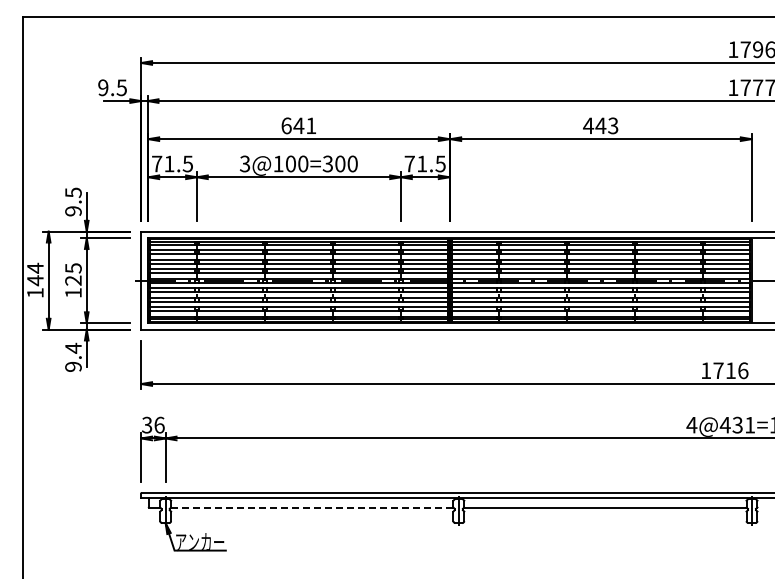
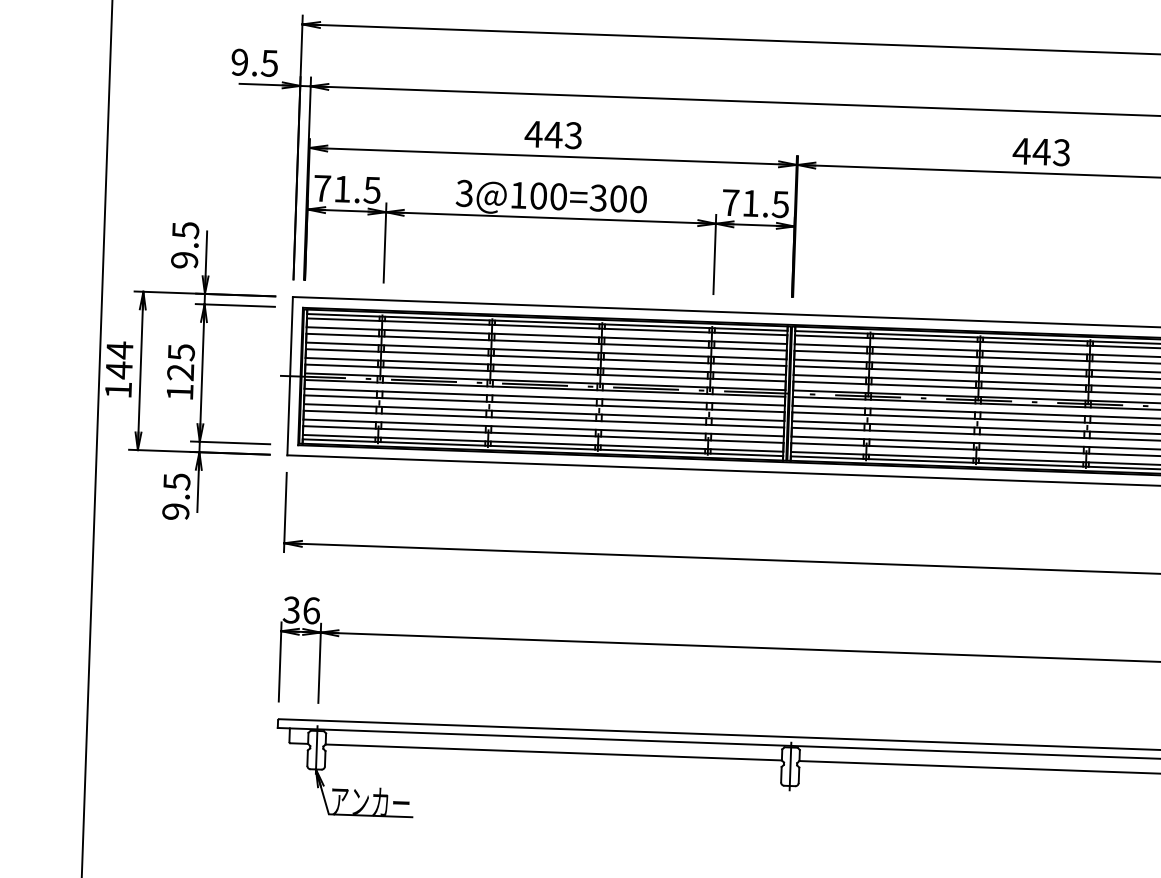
text: (298, 125) -> (553, 134), 641 -> 443
text: (73, 347) -> (176, 480), 9.4 -> 9.5
line: (312, 507) -> (554, 752), dashed -> solid

